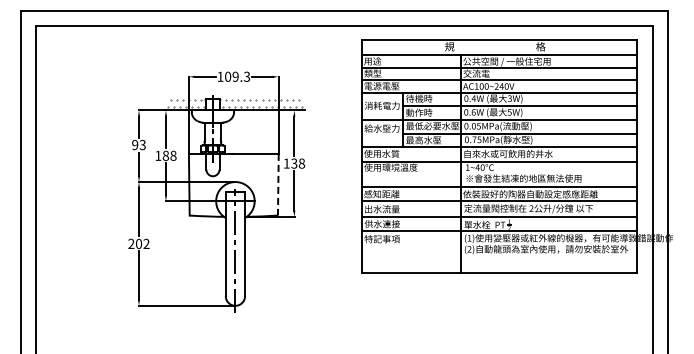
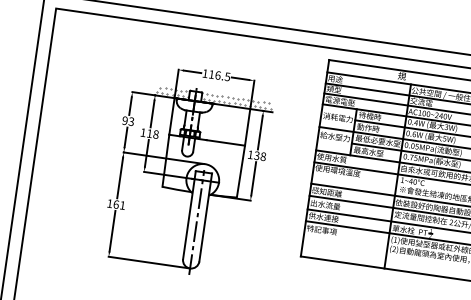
text: (237, 76) -> (219, 75), 109.3 -> 116.5
text: (165, 155) -> (149, 133), 188 -> 118
line: (278, 184) -> (241, 171), dashed -> solid
text: (138, 243) -> (115, 204), 202 -> 161

